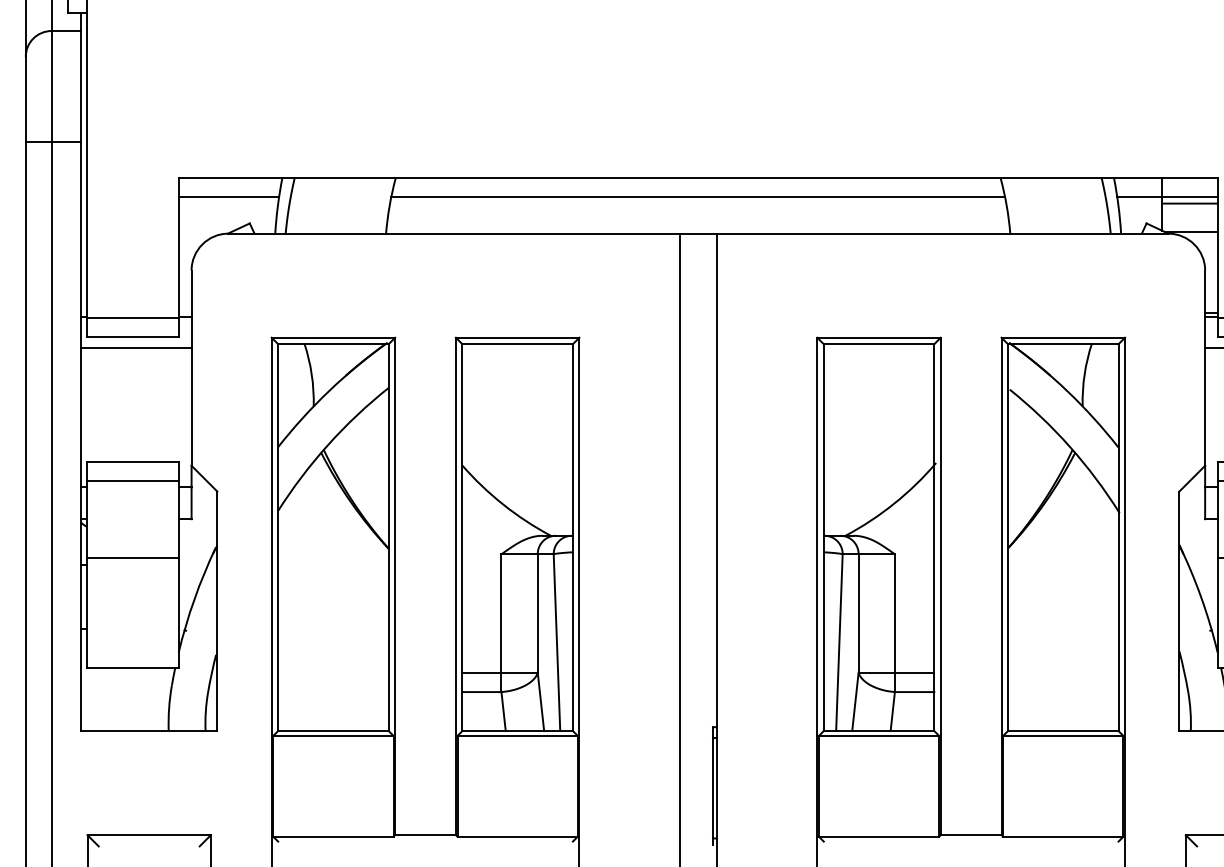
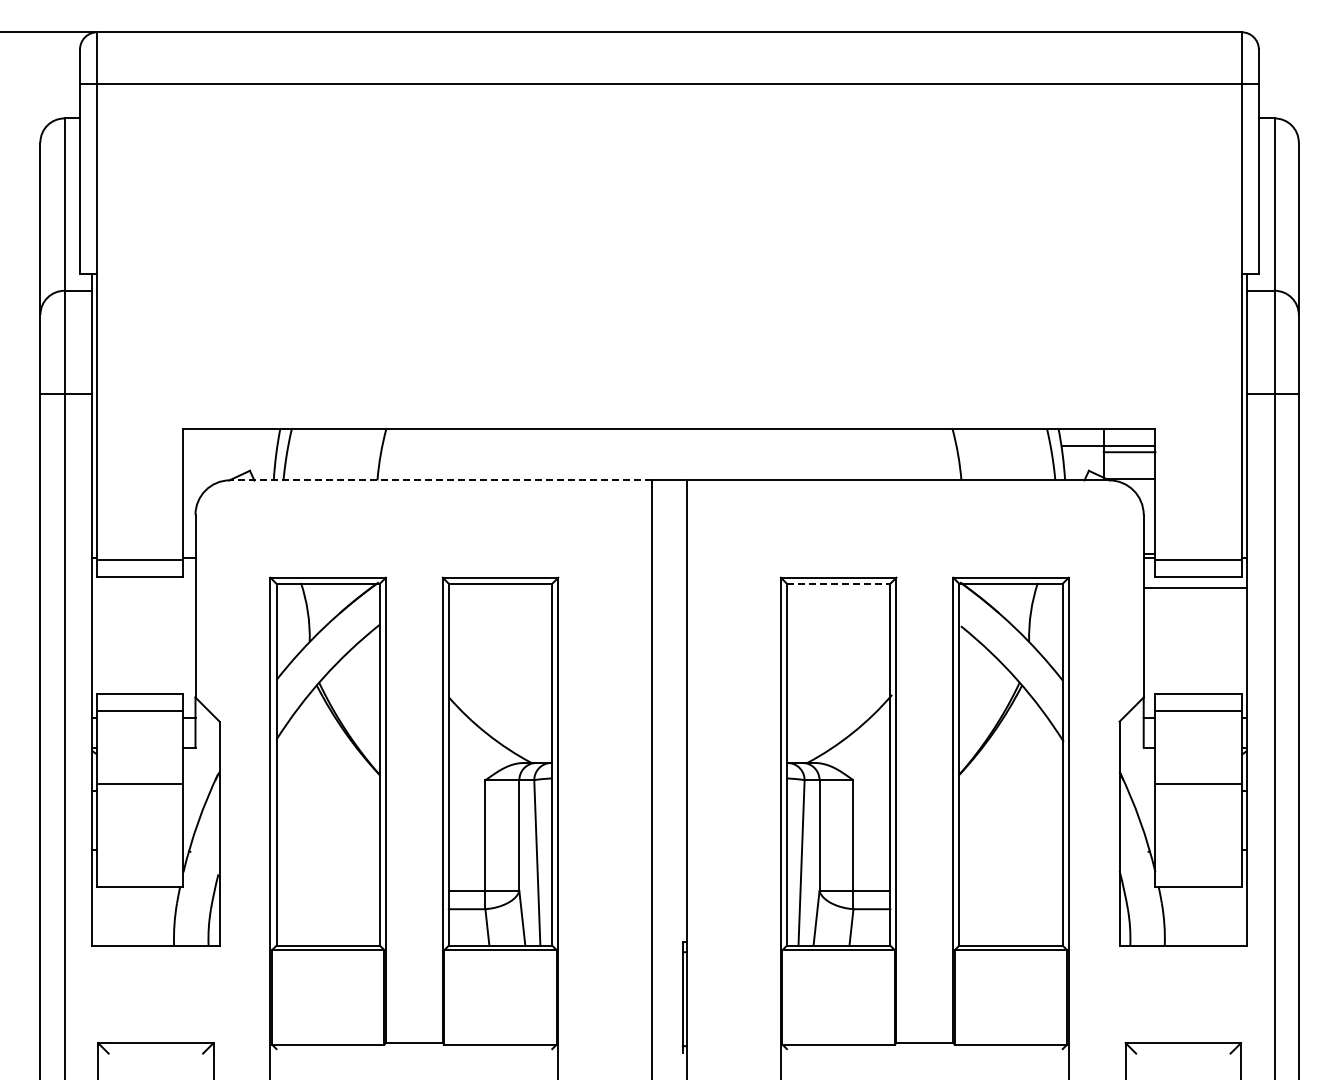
line: (229, 196) -> (230, 445), removed
line: (698, 196) -> (669, 445), removed
line: (453, 233) -> (440, 480), solid -> dashed
line: (878, 343) -> (838, 583), solid -> dashed
line: (136, 348) -> (143, 587), removed

